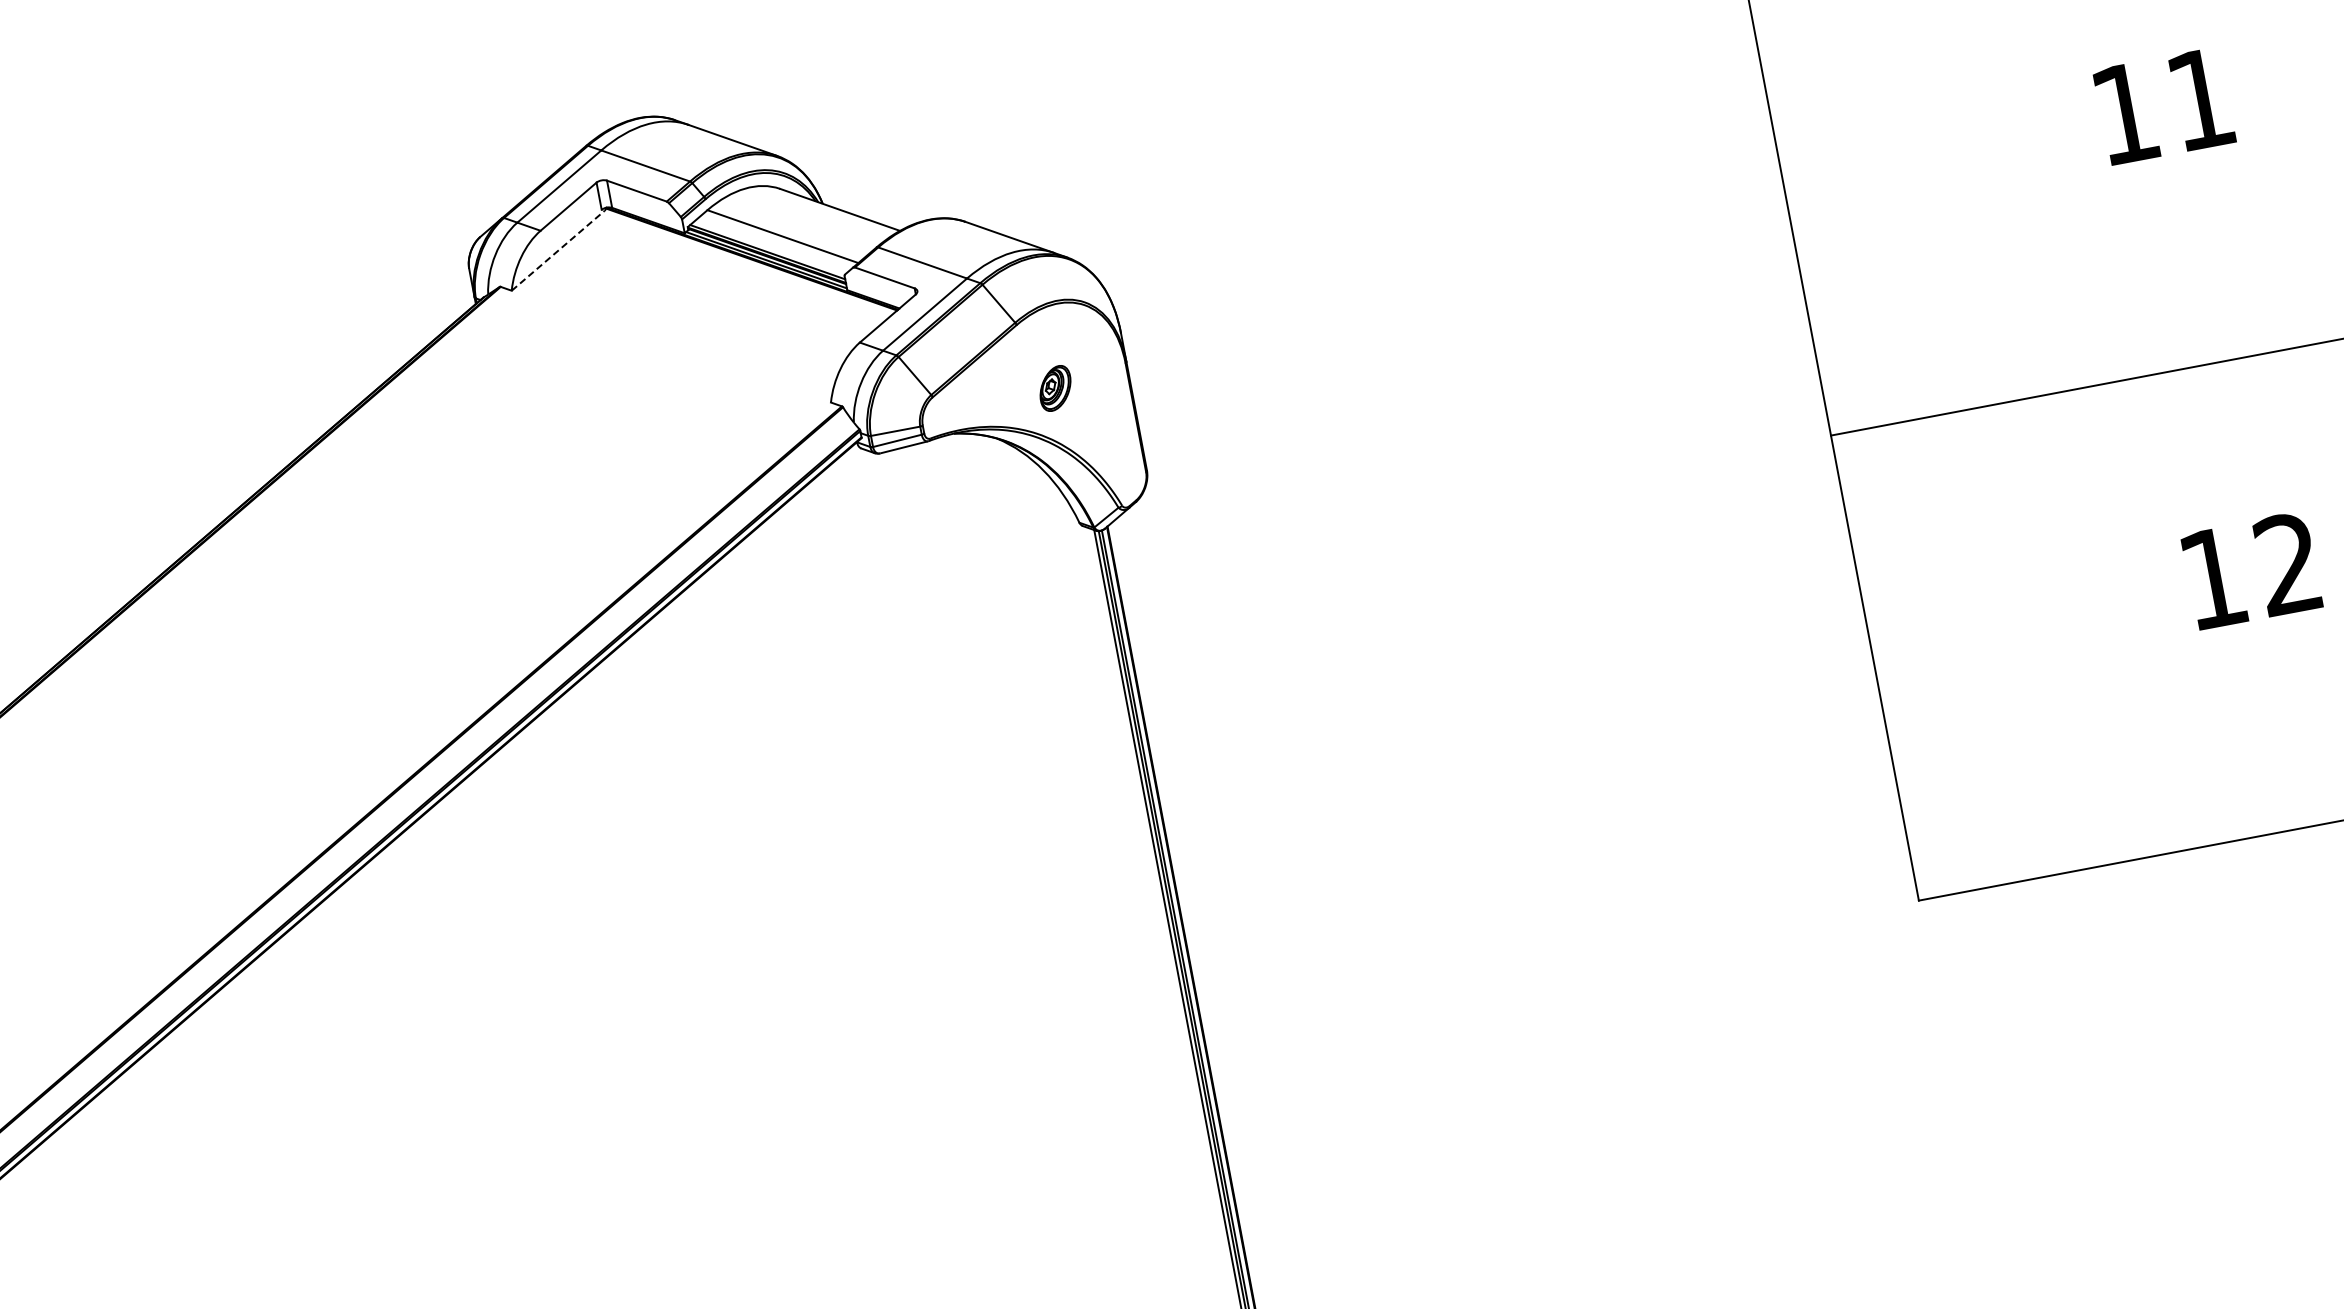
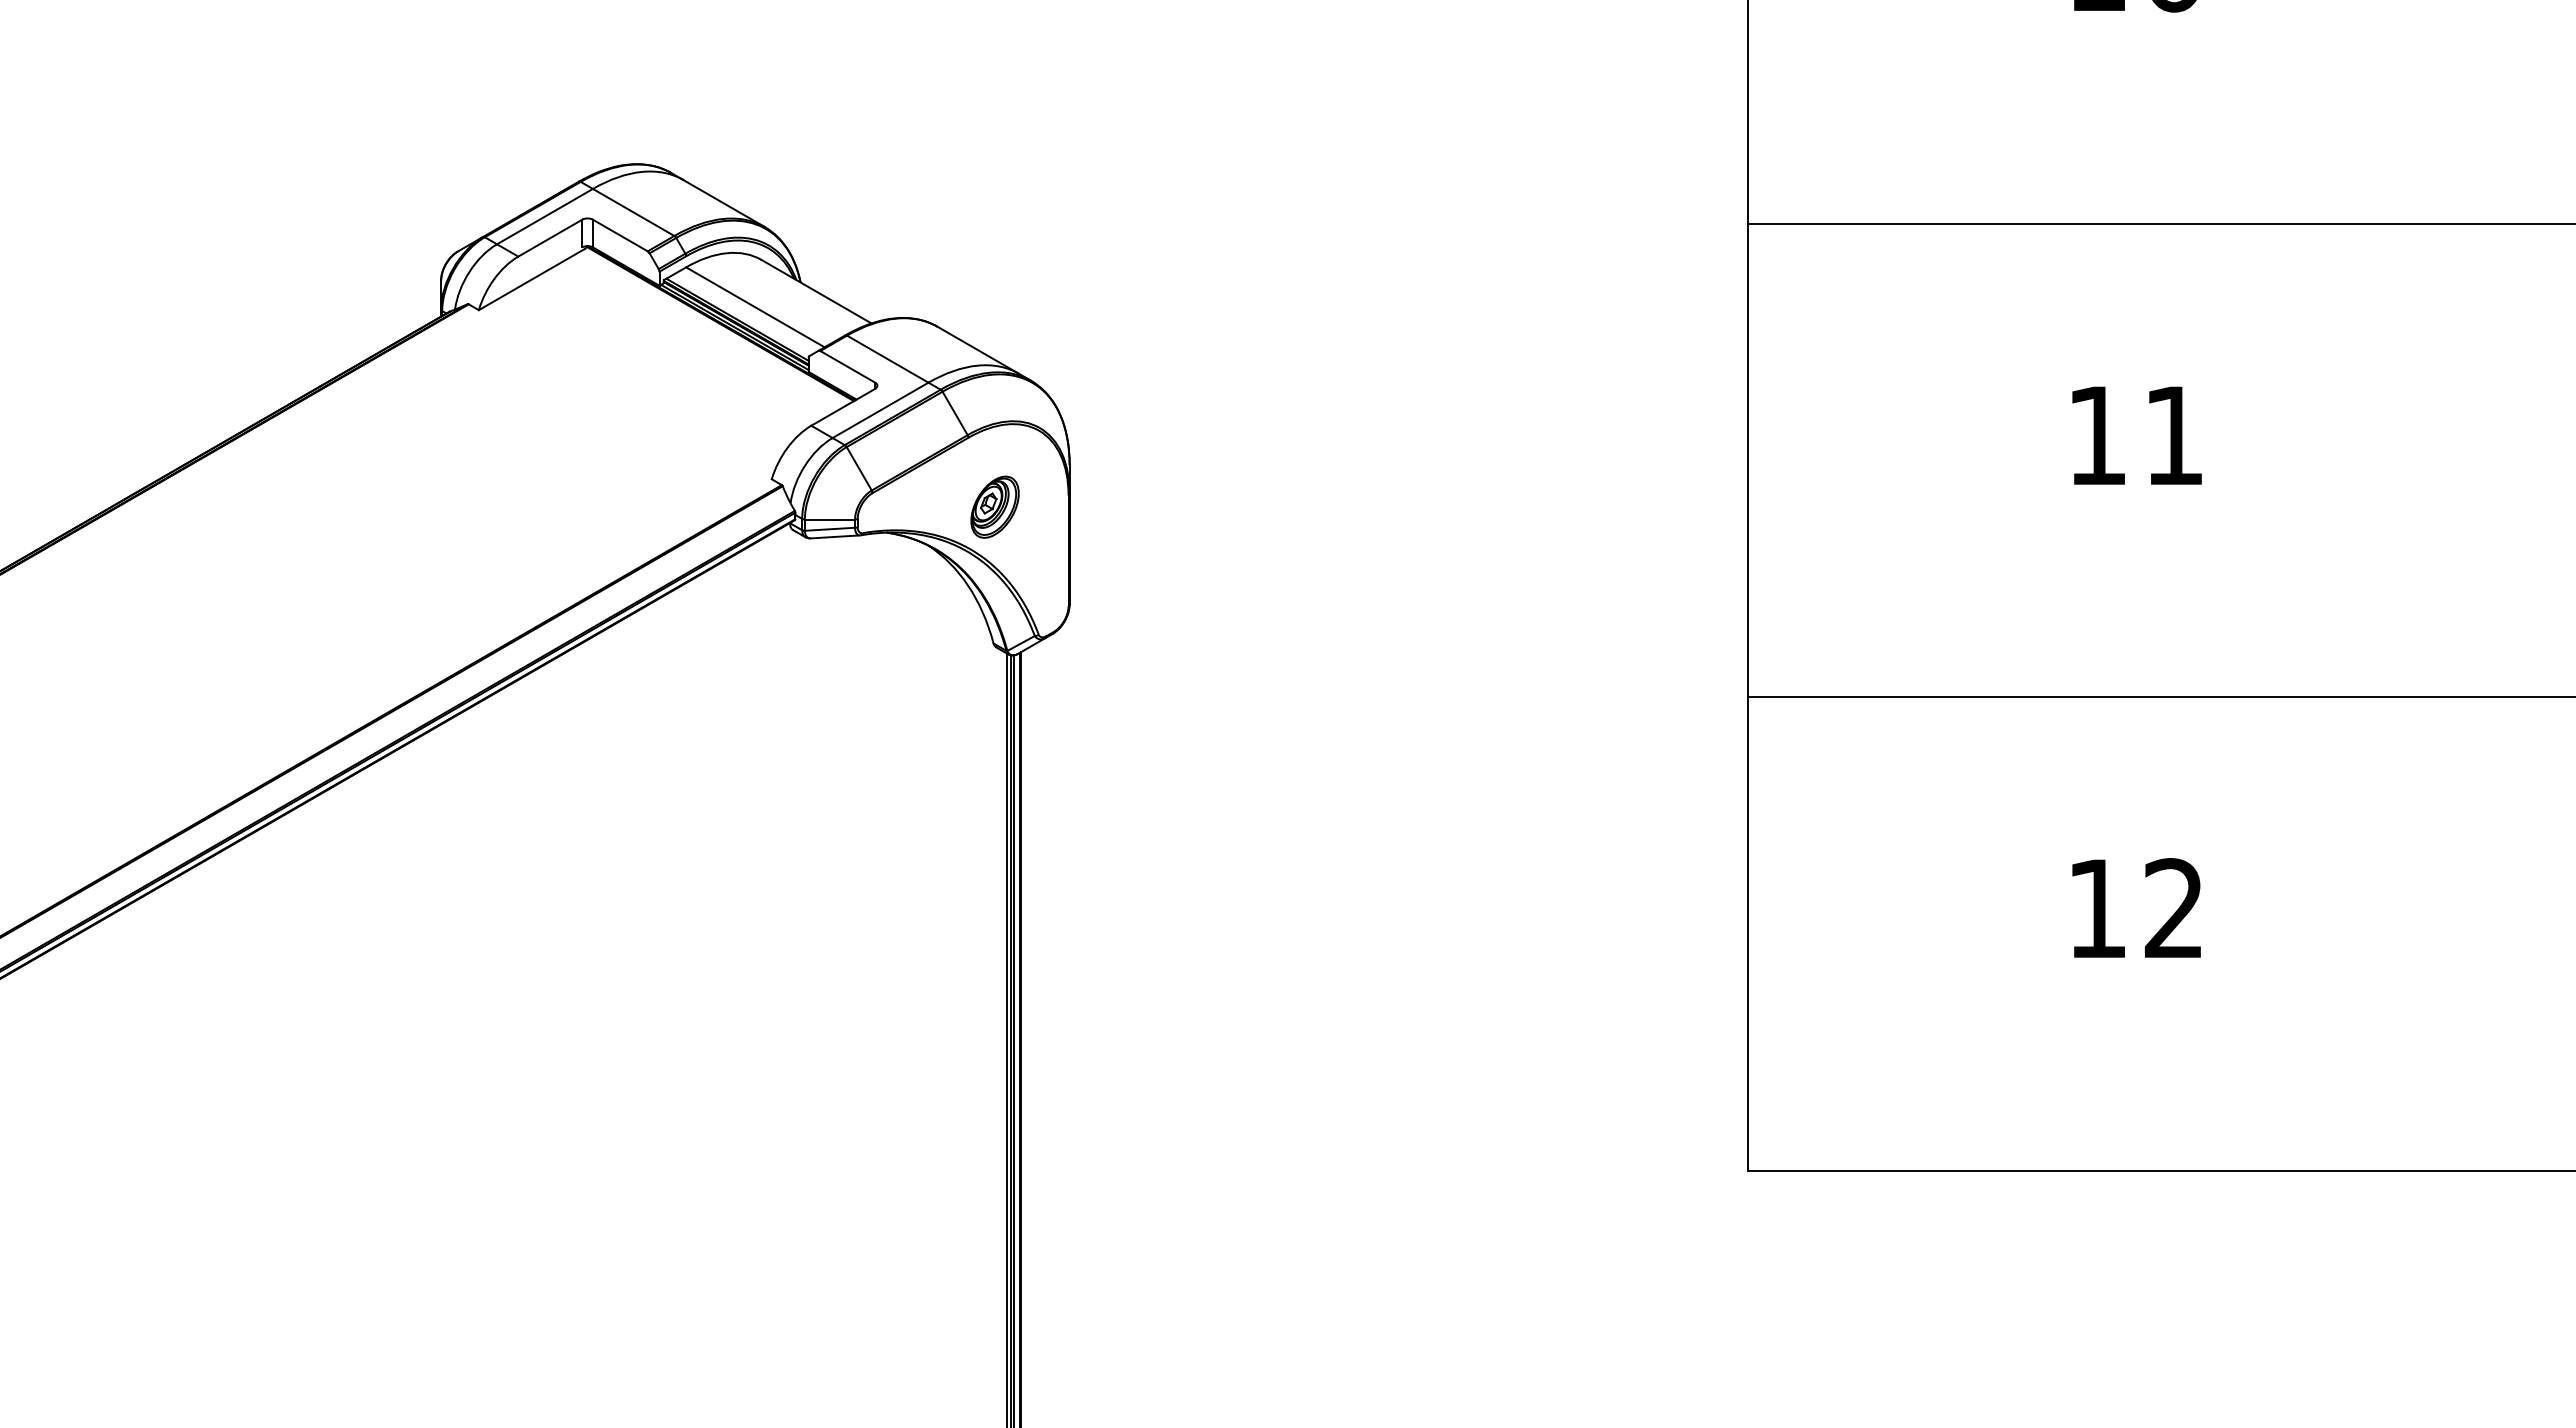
line: (558, 250) -> (532, 279), dashed -> solid
part: (1054, 387) -> (994, 506), size x1.43

